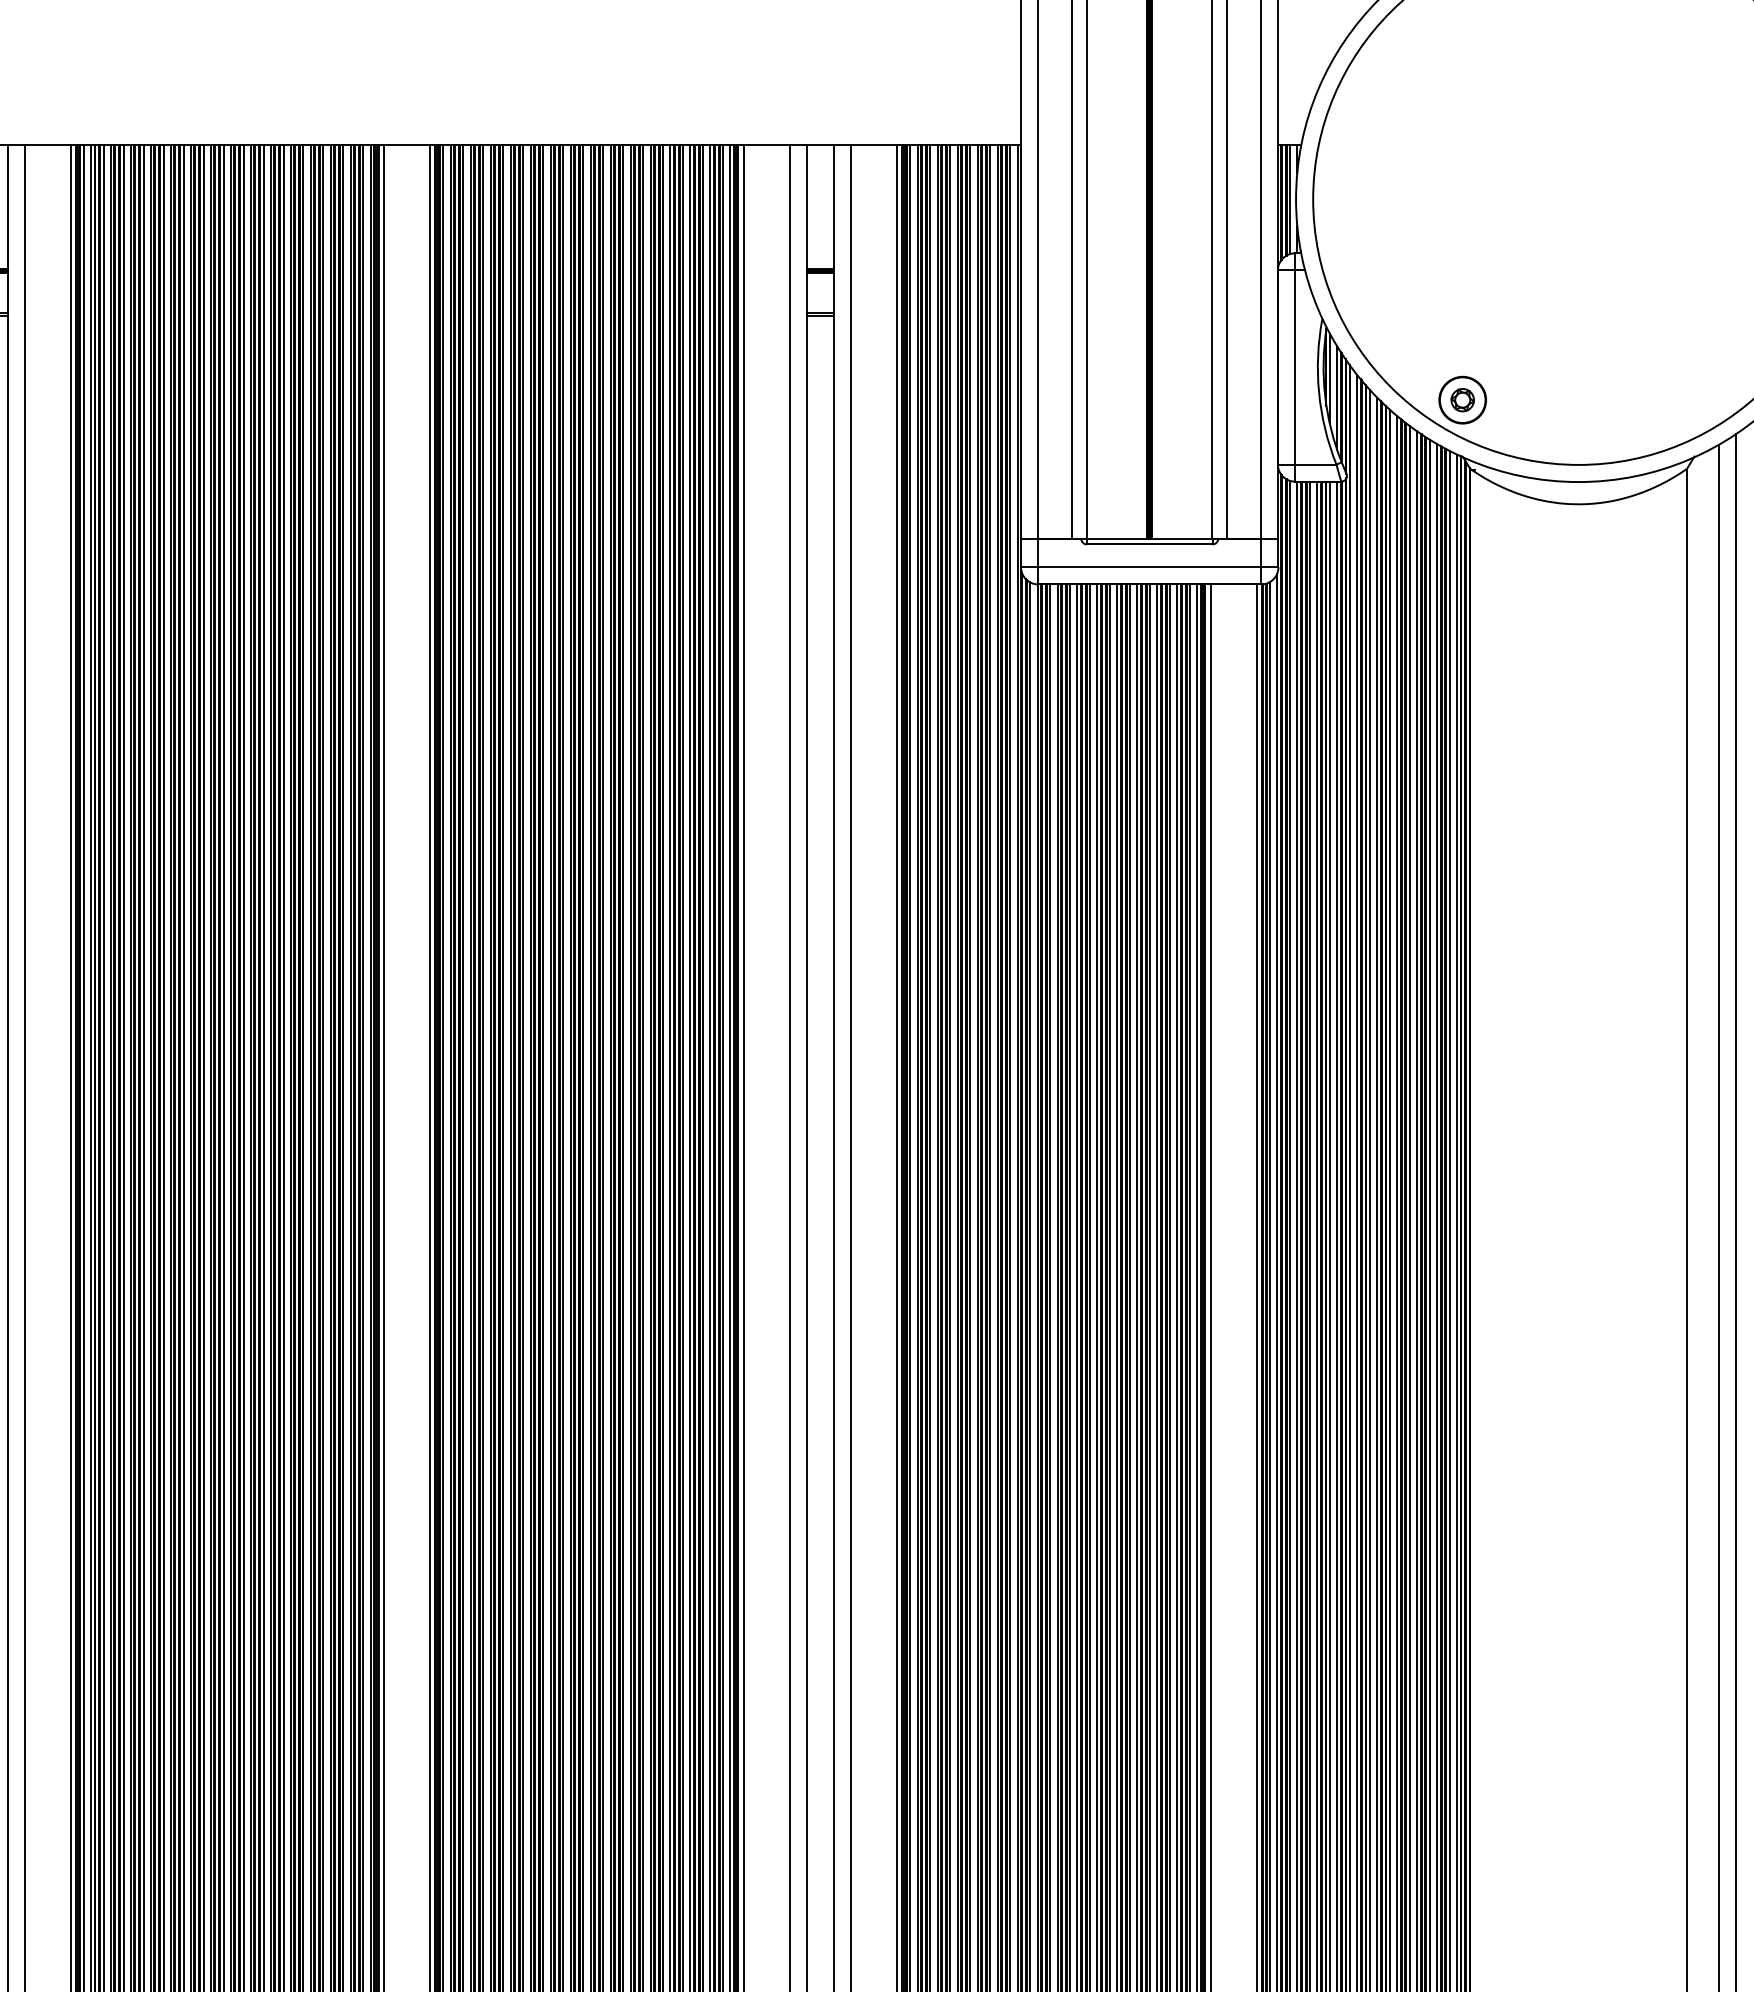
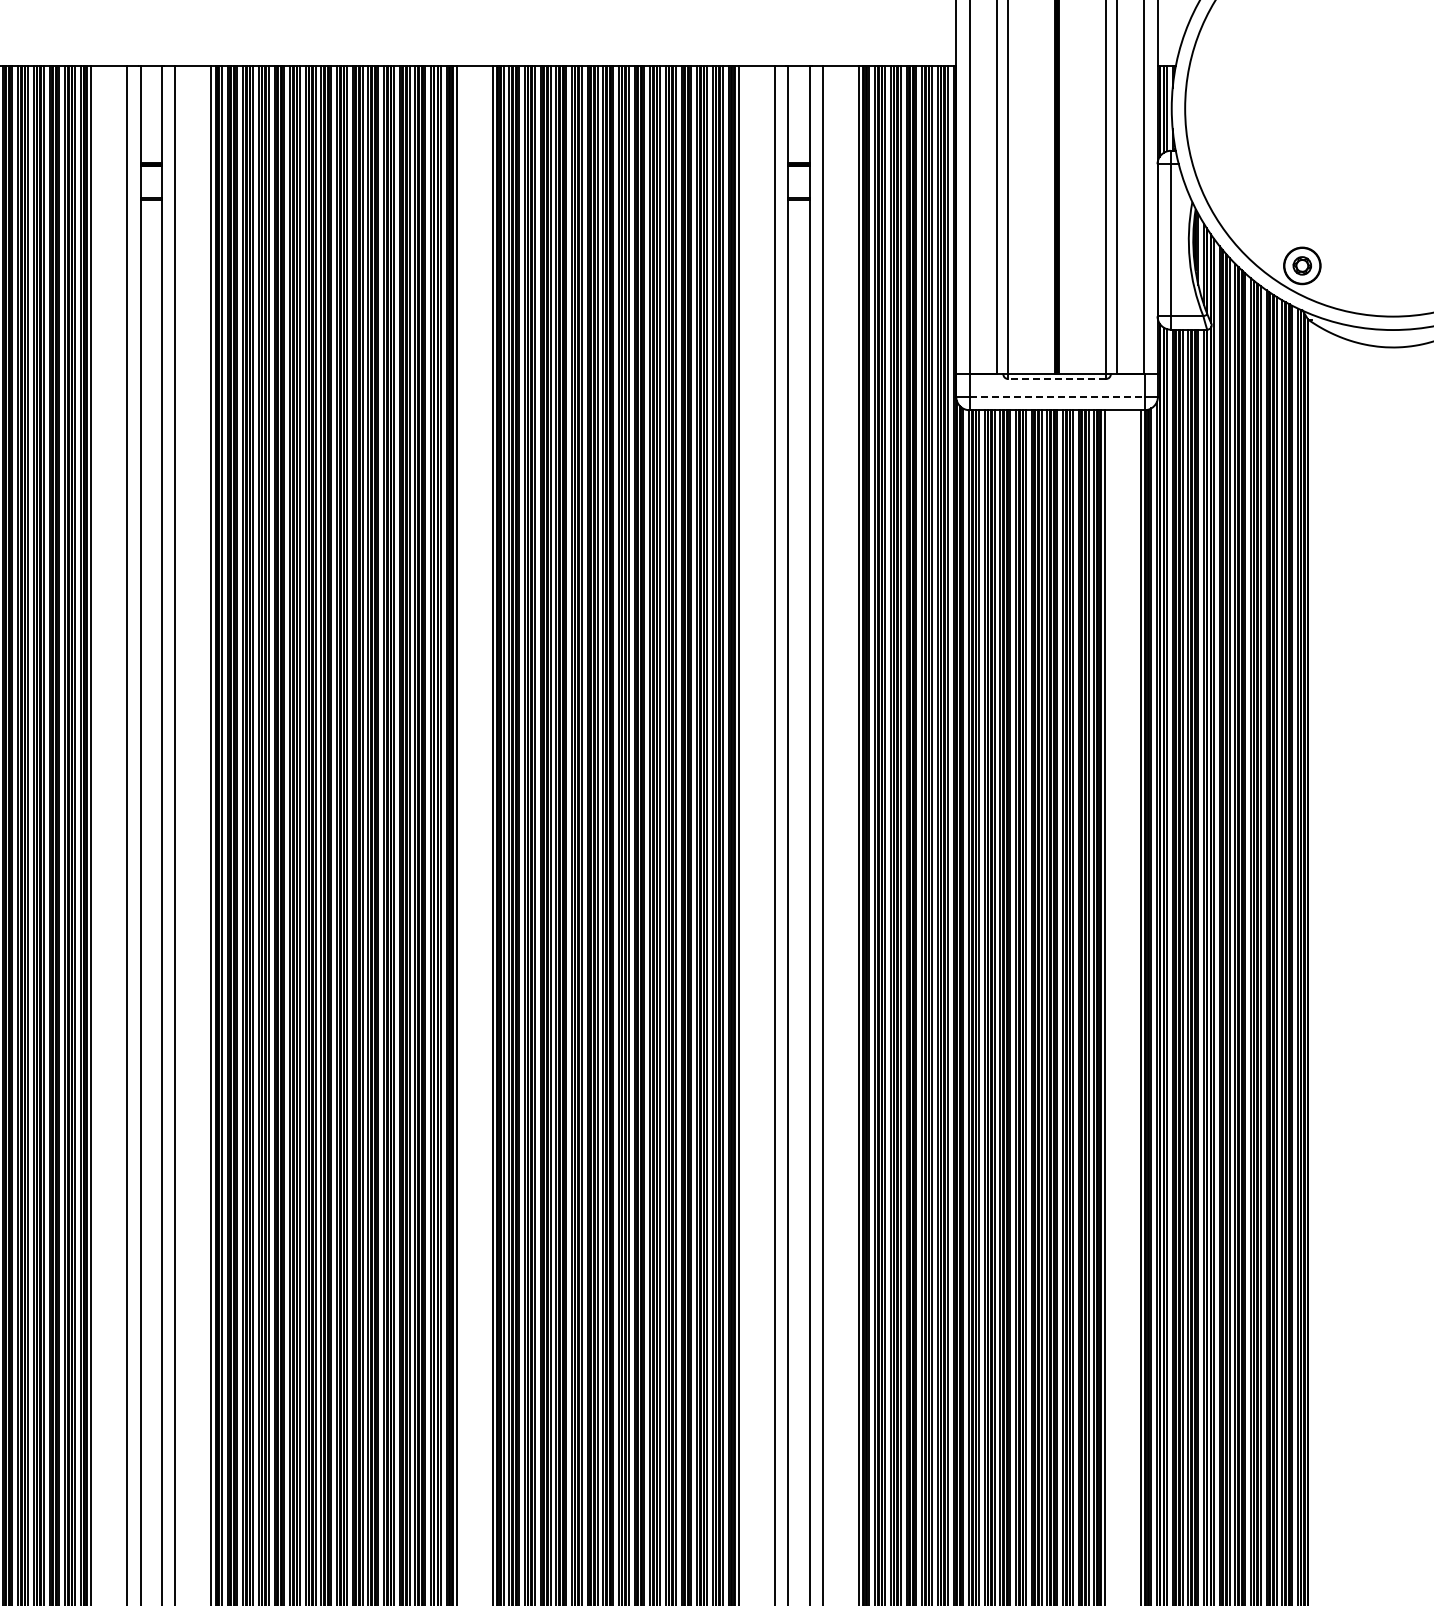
line: (1148, 543) -> (1056, 378), solid -> dashed
line: (1150, 566) -> (1057, 396), solid -> dashed

